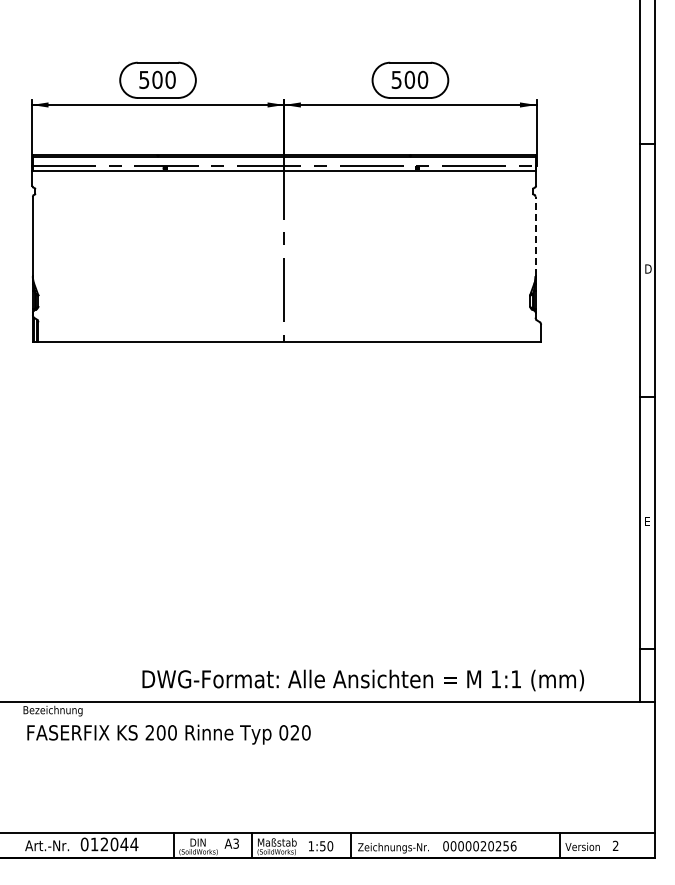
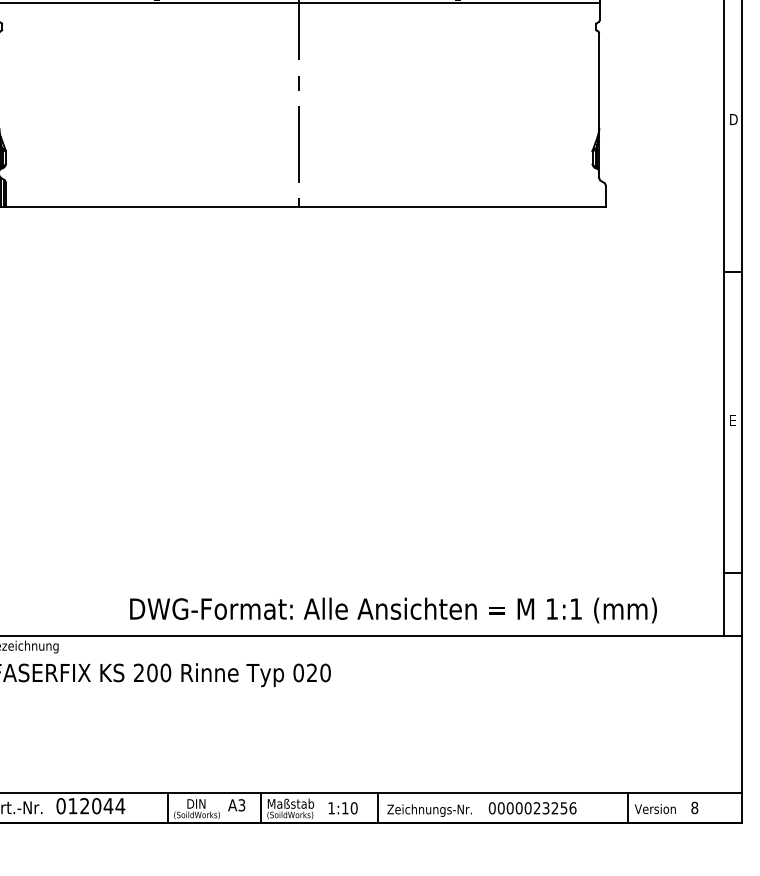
line: (535, 236) -> (599, 80), dashed -> solid
text: (615, 845) -> (694, 807), 2 -> 8
text: (322, 846) -> (344, 808), 1:50 -> 1:10
text: (490, 846) -> (545, 808), 0000020256 -> 0000023256

